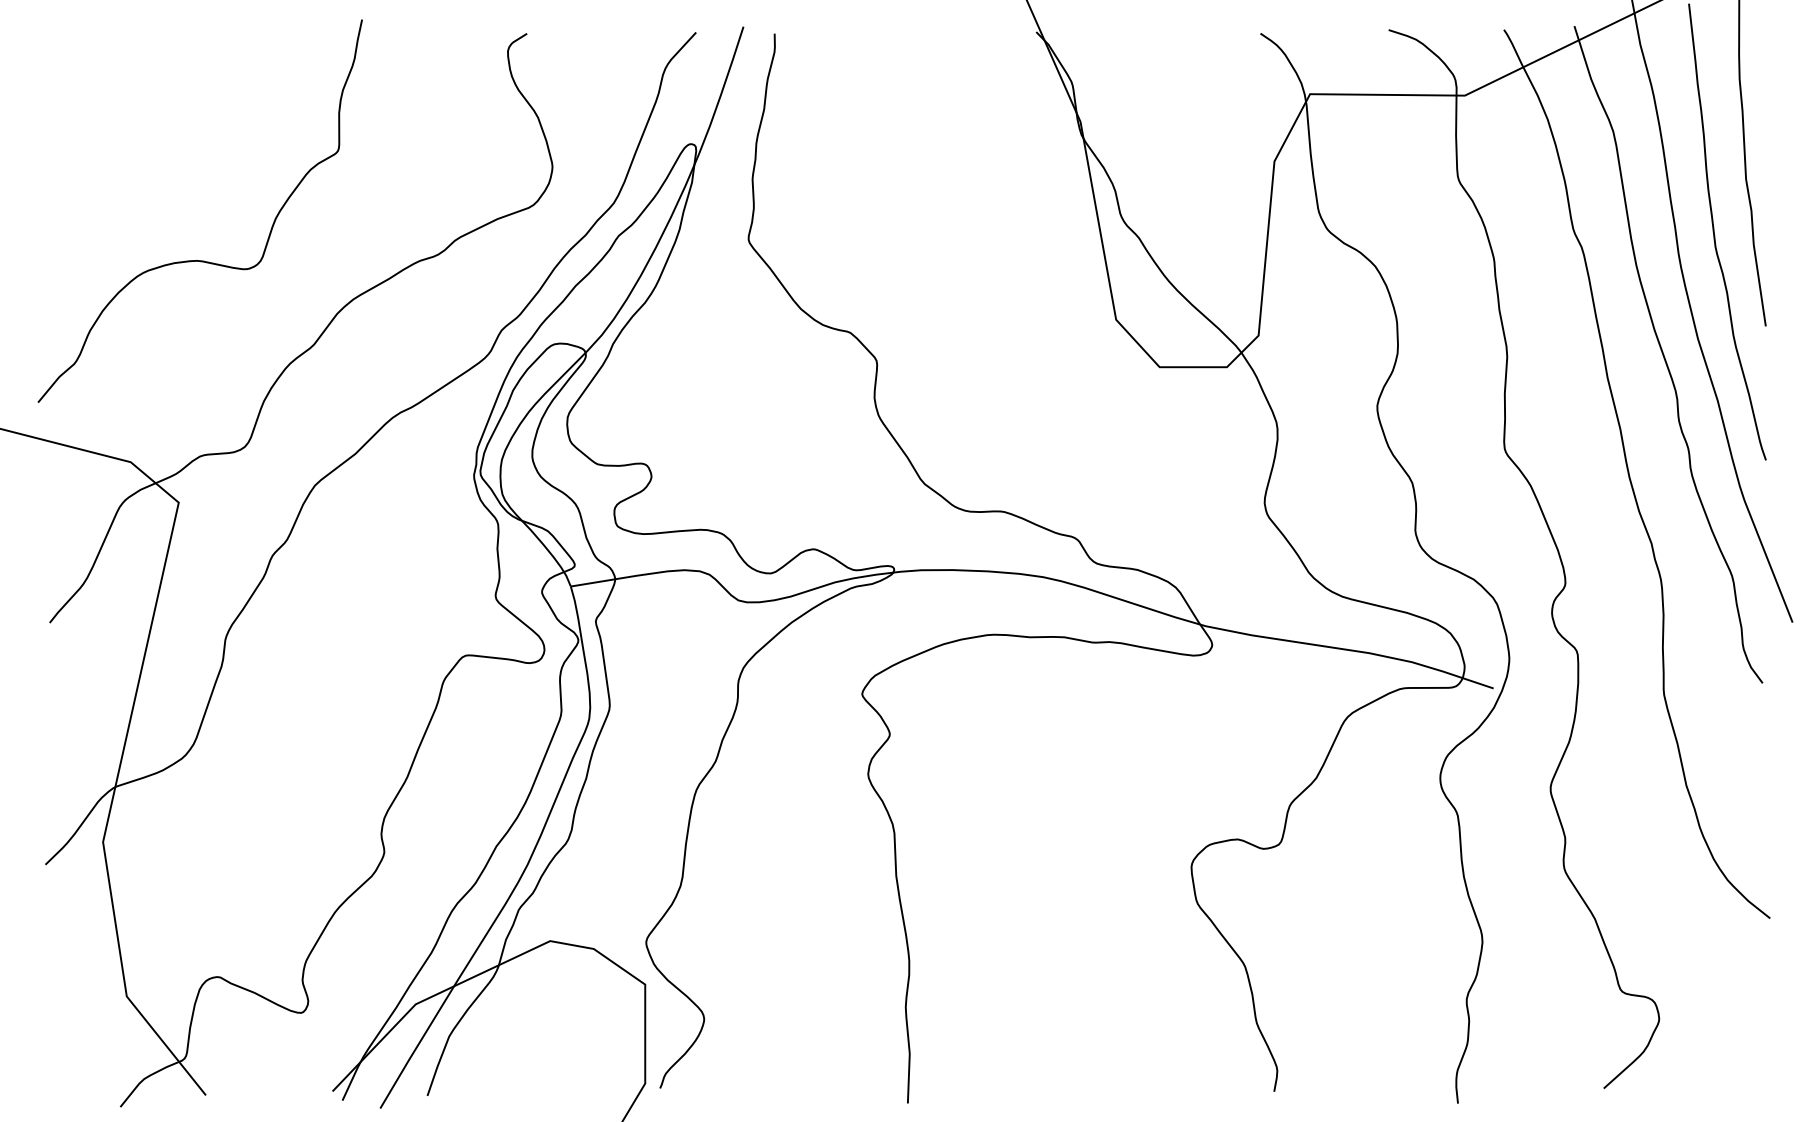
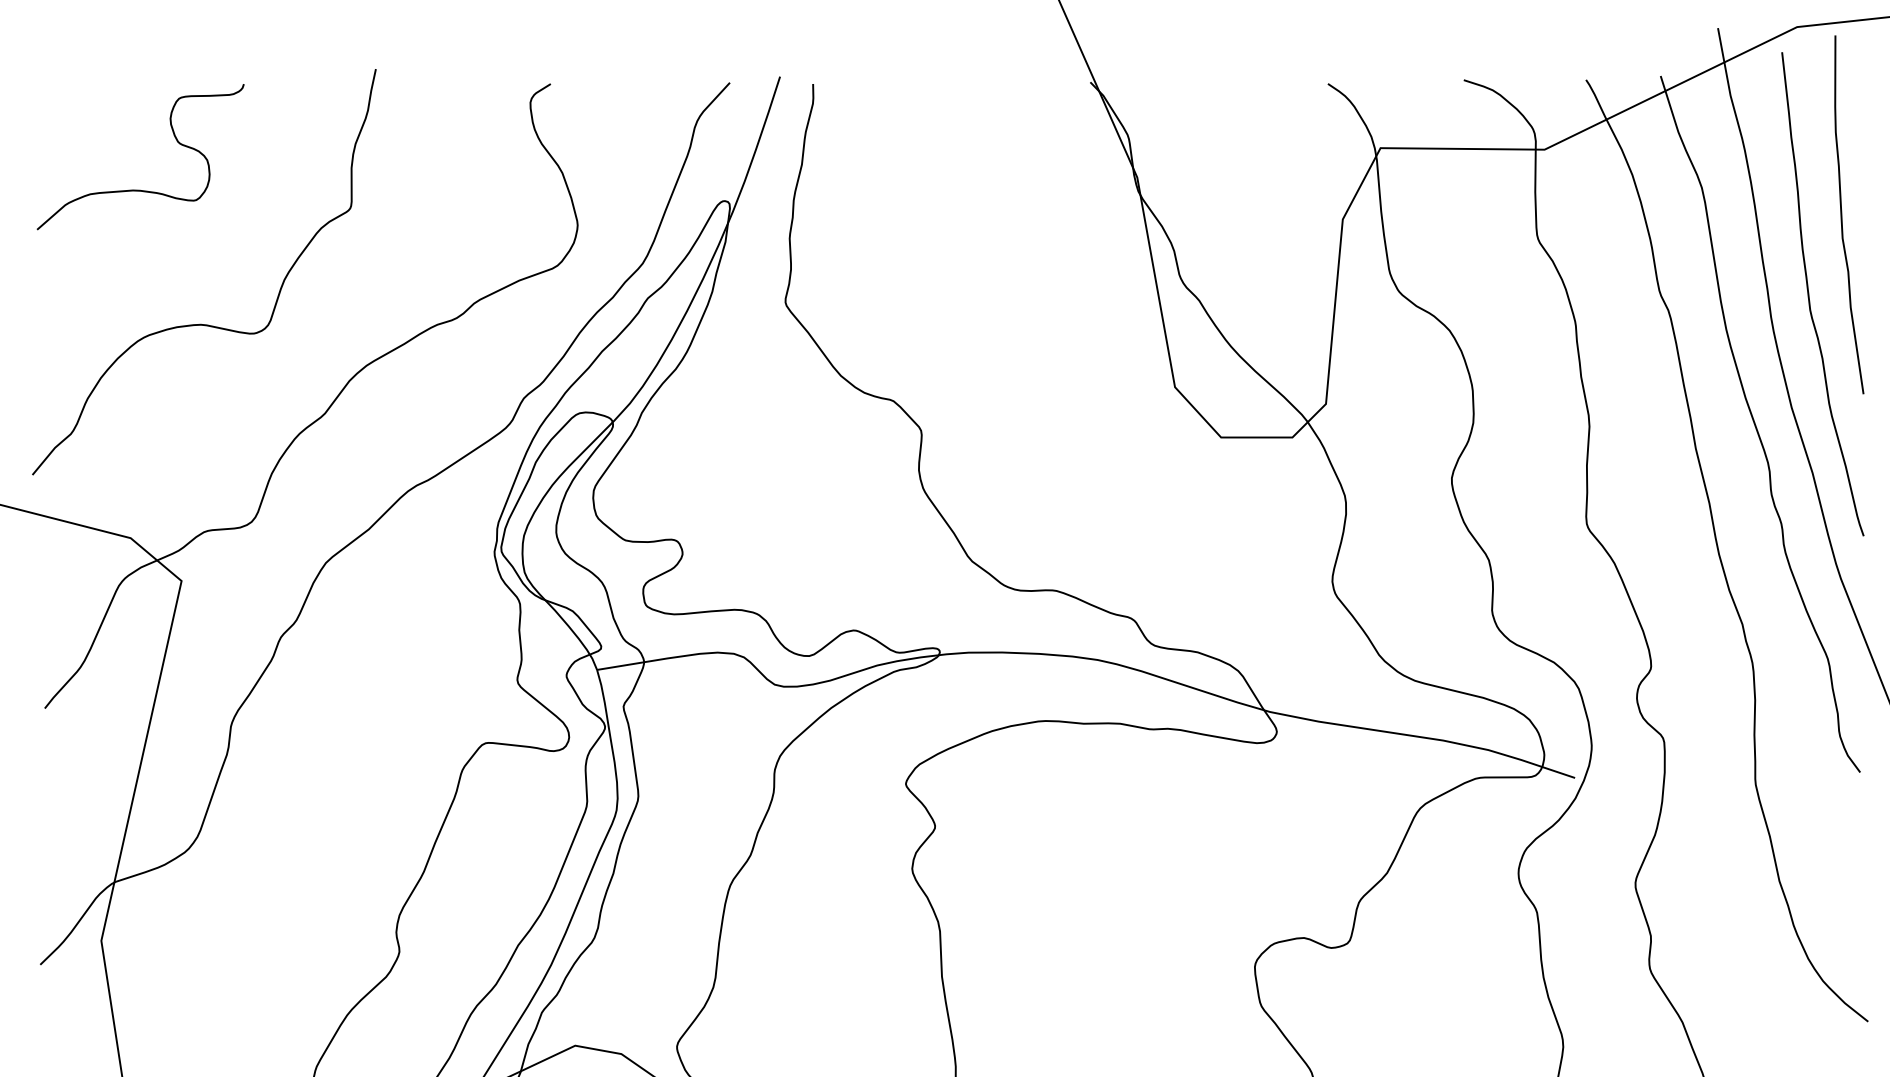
curve: (140, 133) -> (141, 189), added

